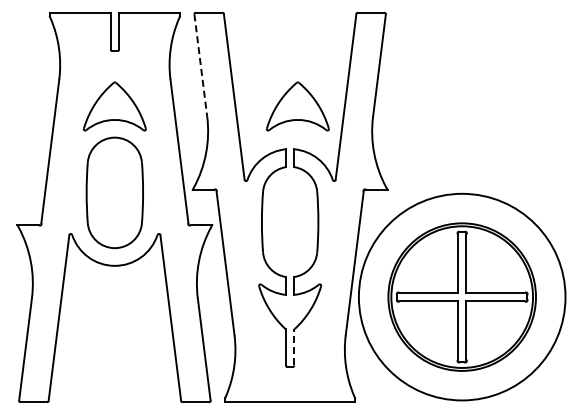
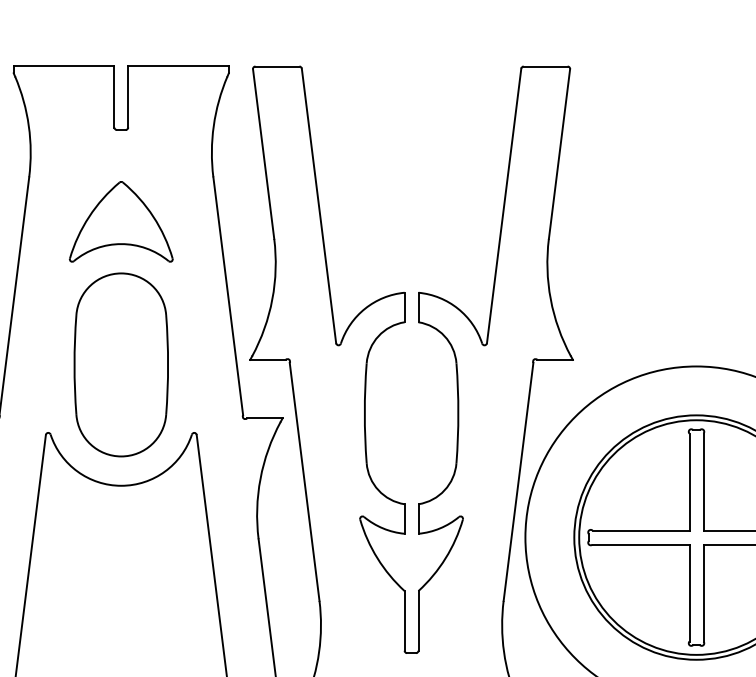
line: (200, 65) -> (263, 153), dashed -> solid
part: (297, 106) -> (423, 221), removed
line: (294, 346) -> (418, 619), dashed -> solid

